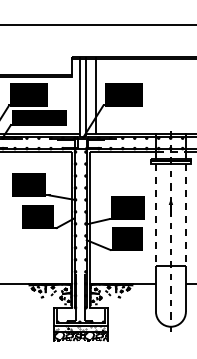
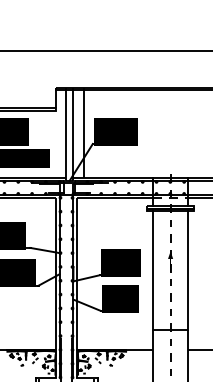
line: (155, 215) -> (152, 271), dashed -> solid
line: (185, 215) -> (187, 271), dashed -> solid

